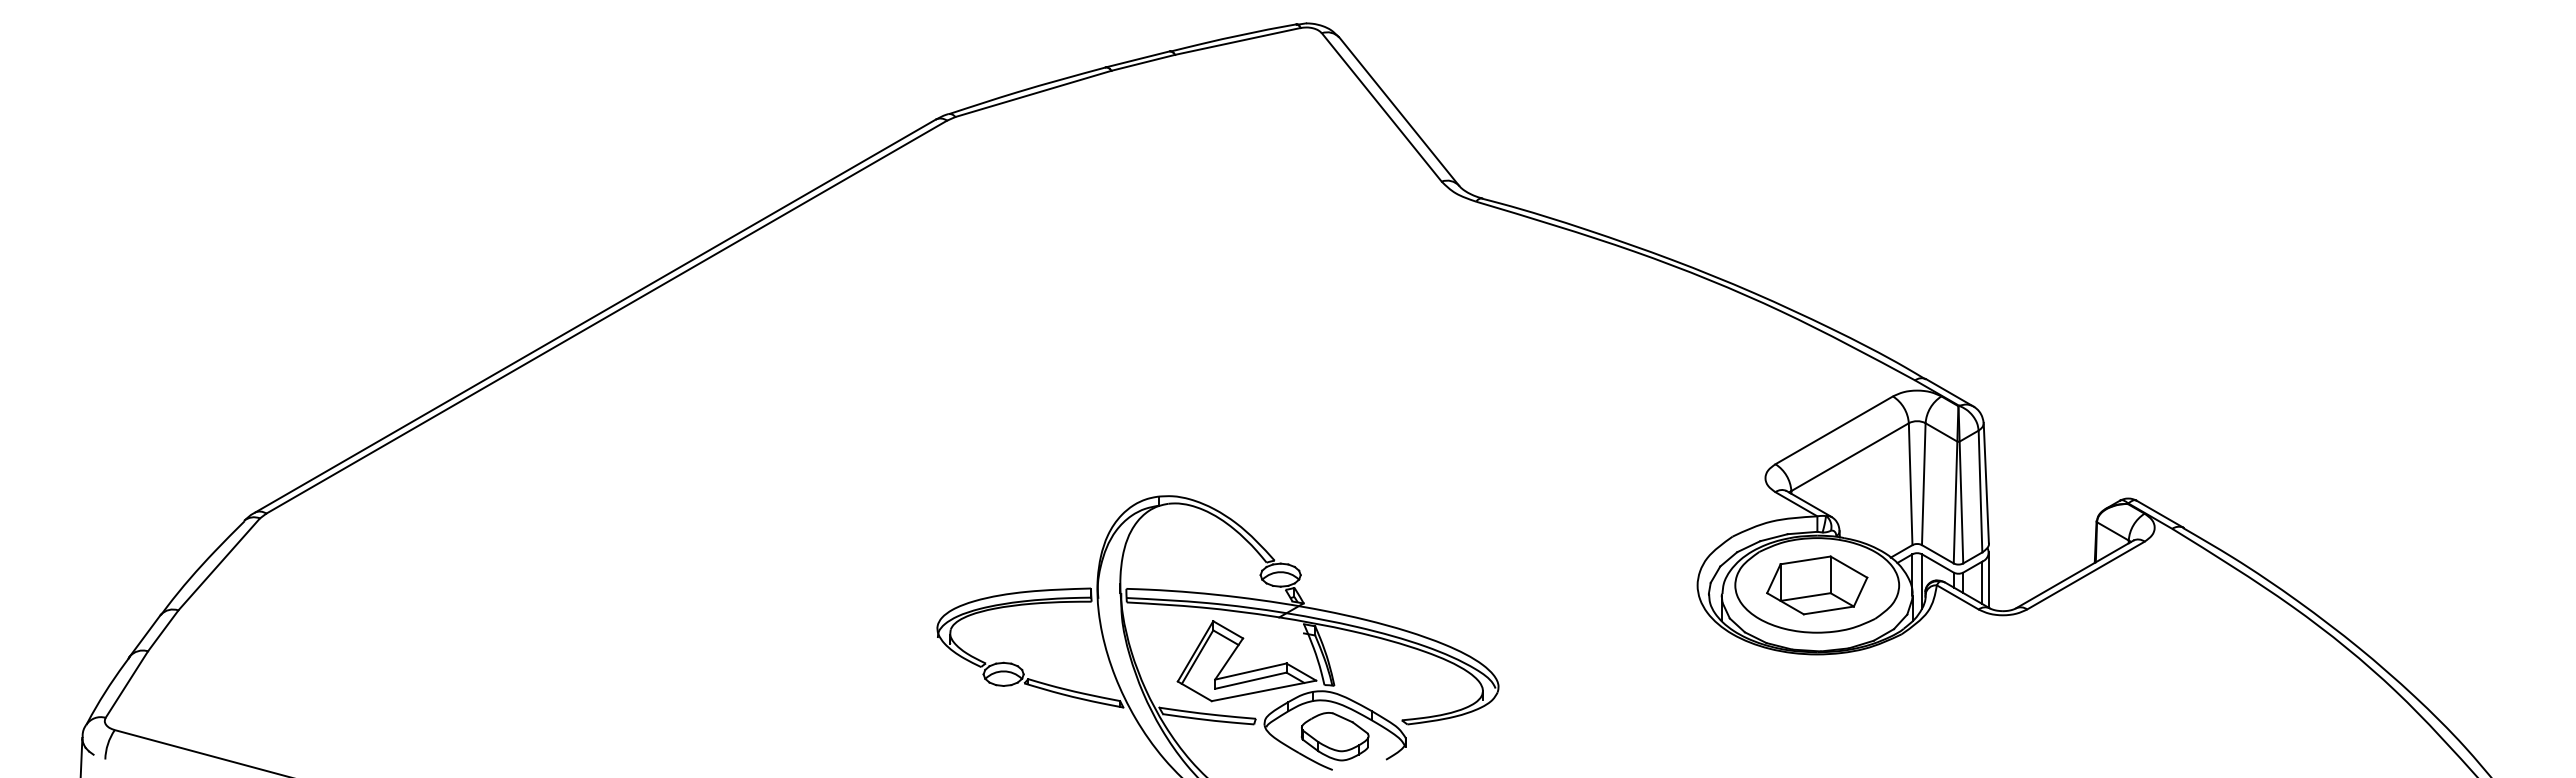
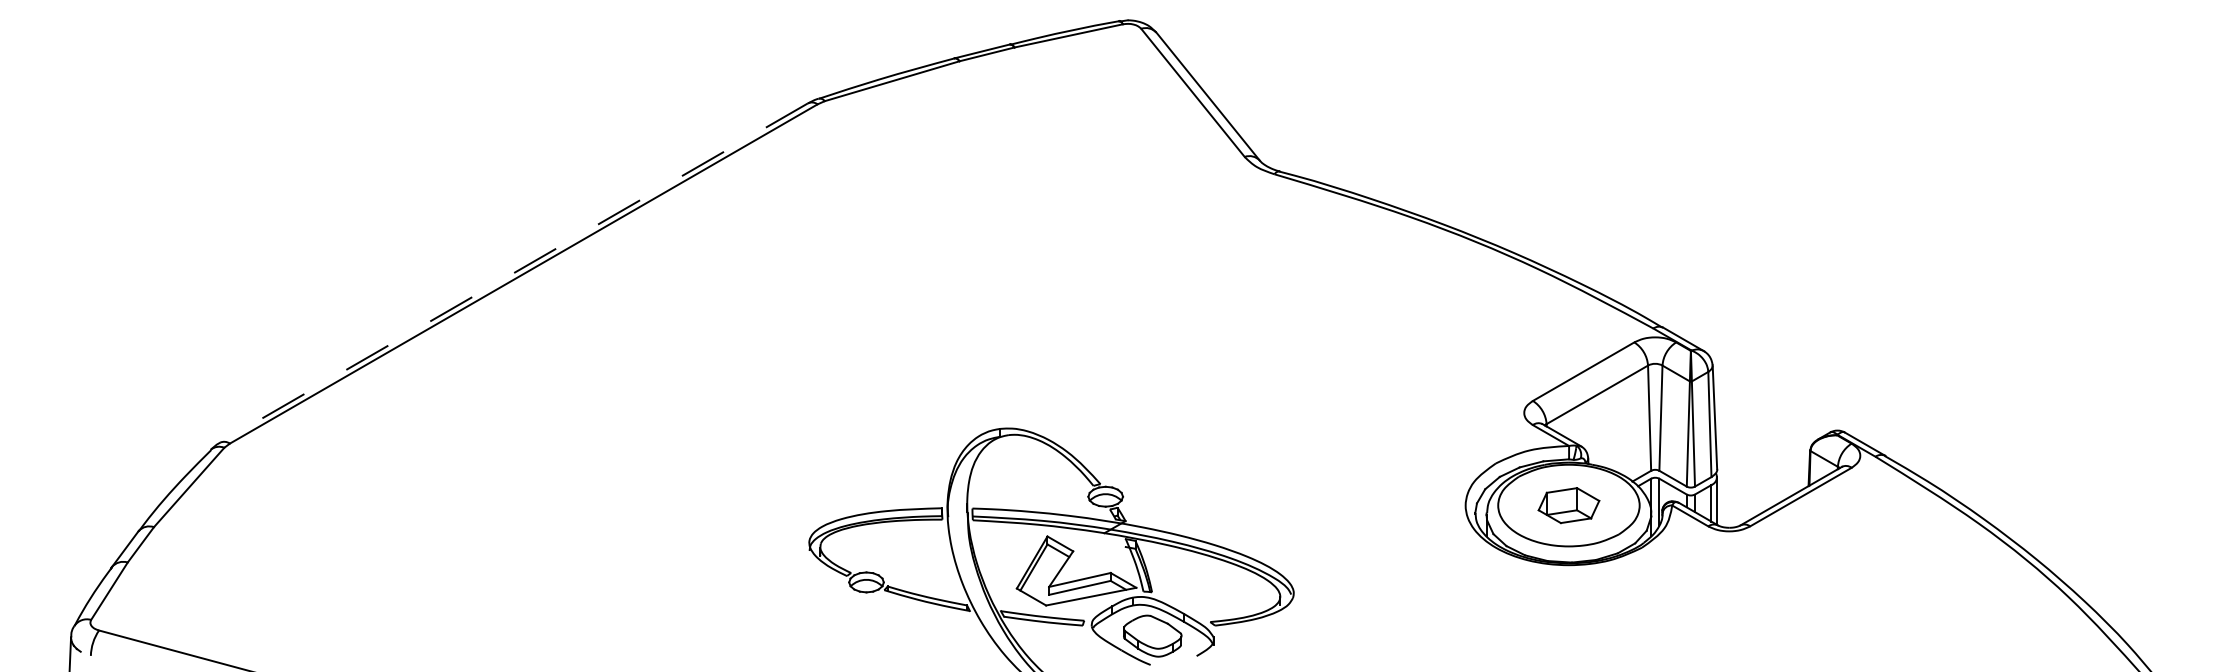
line: (595, 316) -> (514, 273), solid -> dashed
part: (1817, 585) -> (1569, 505), size x0.7

